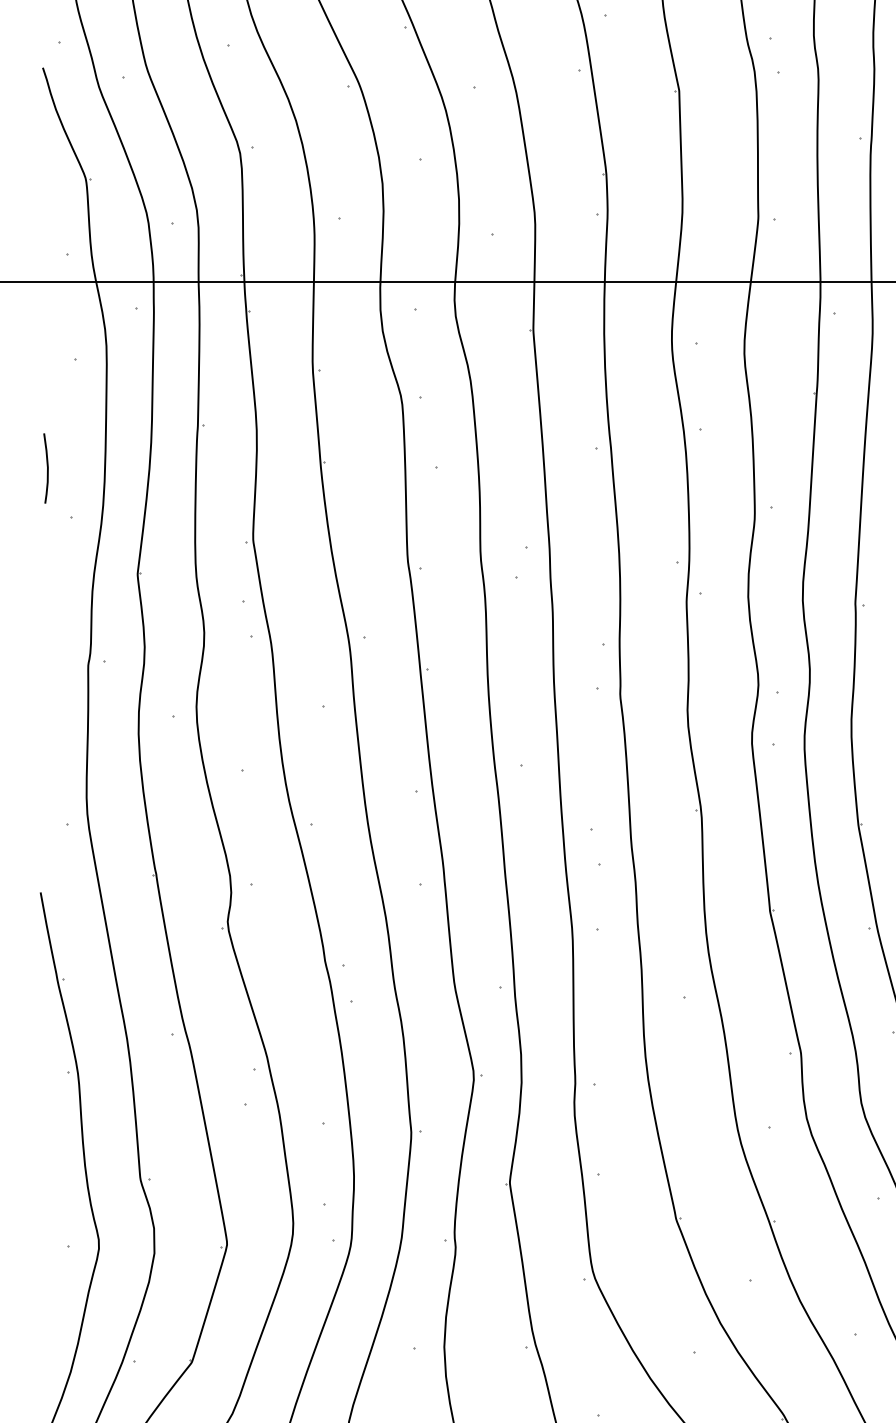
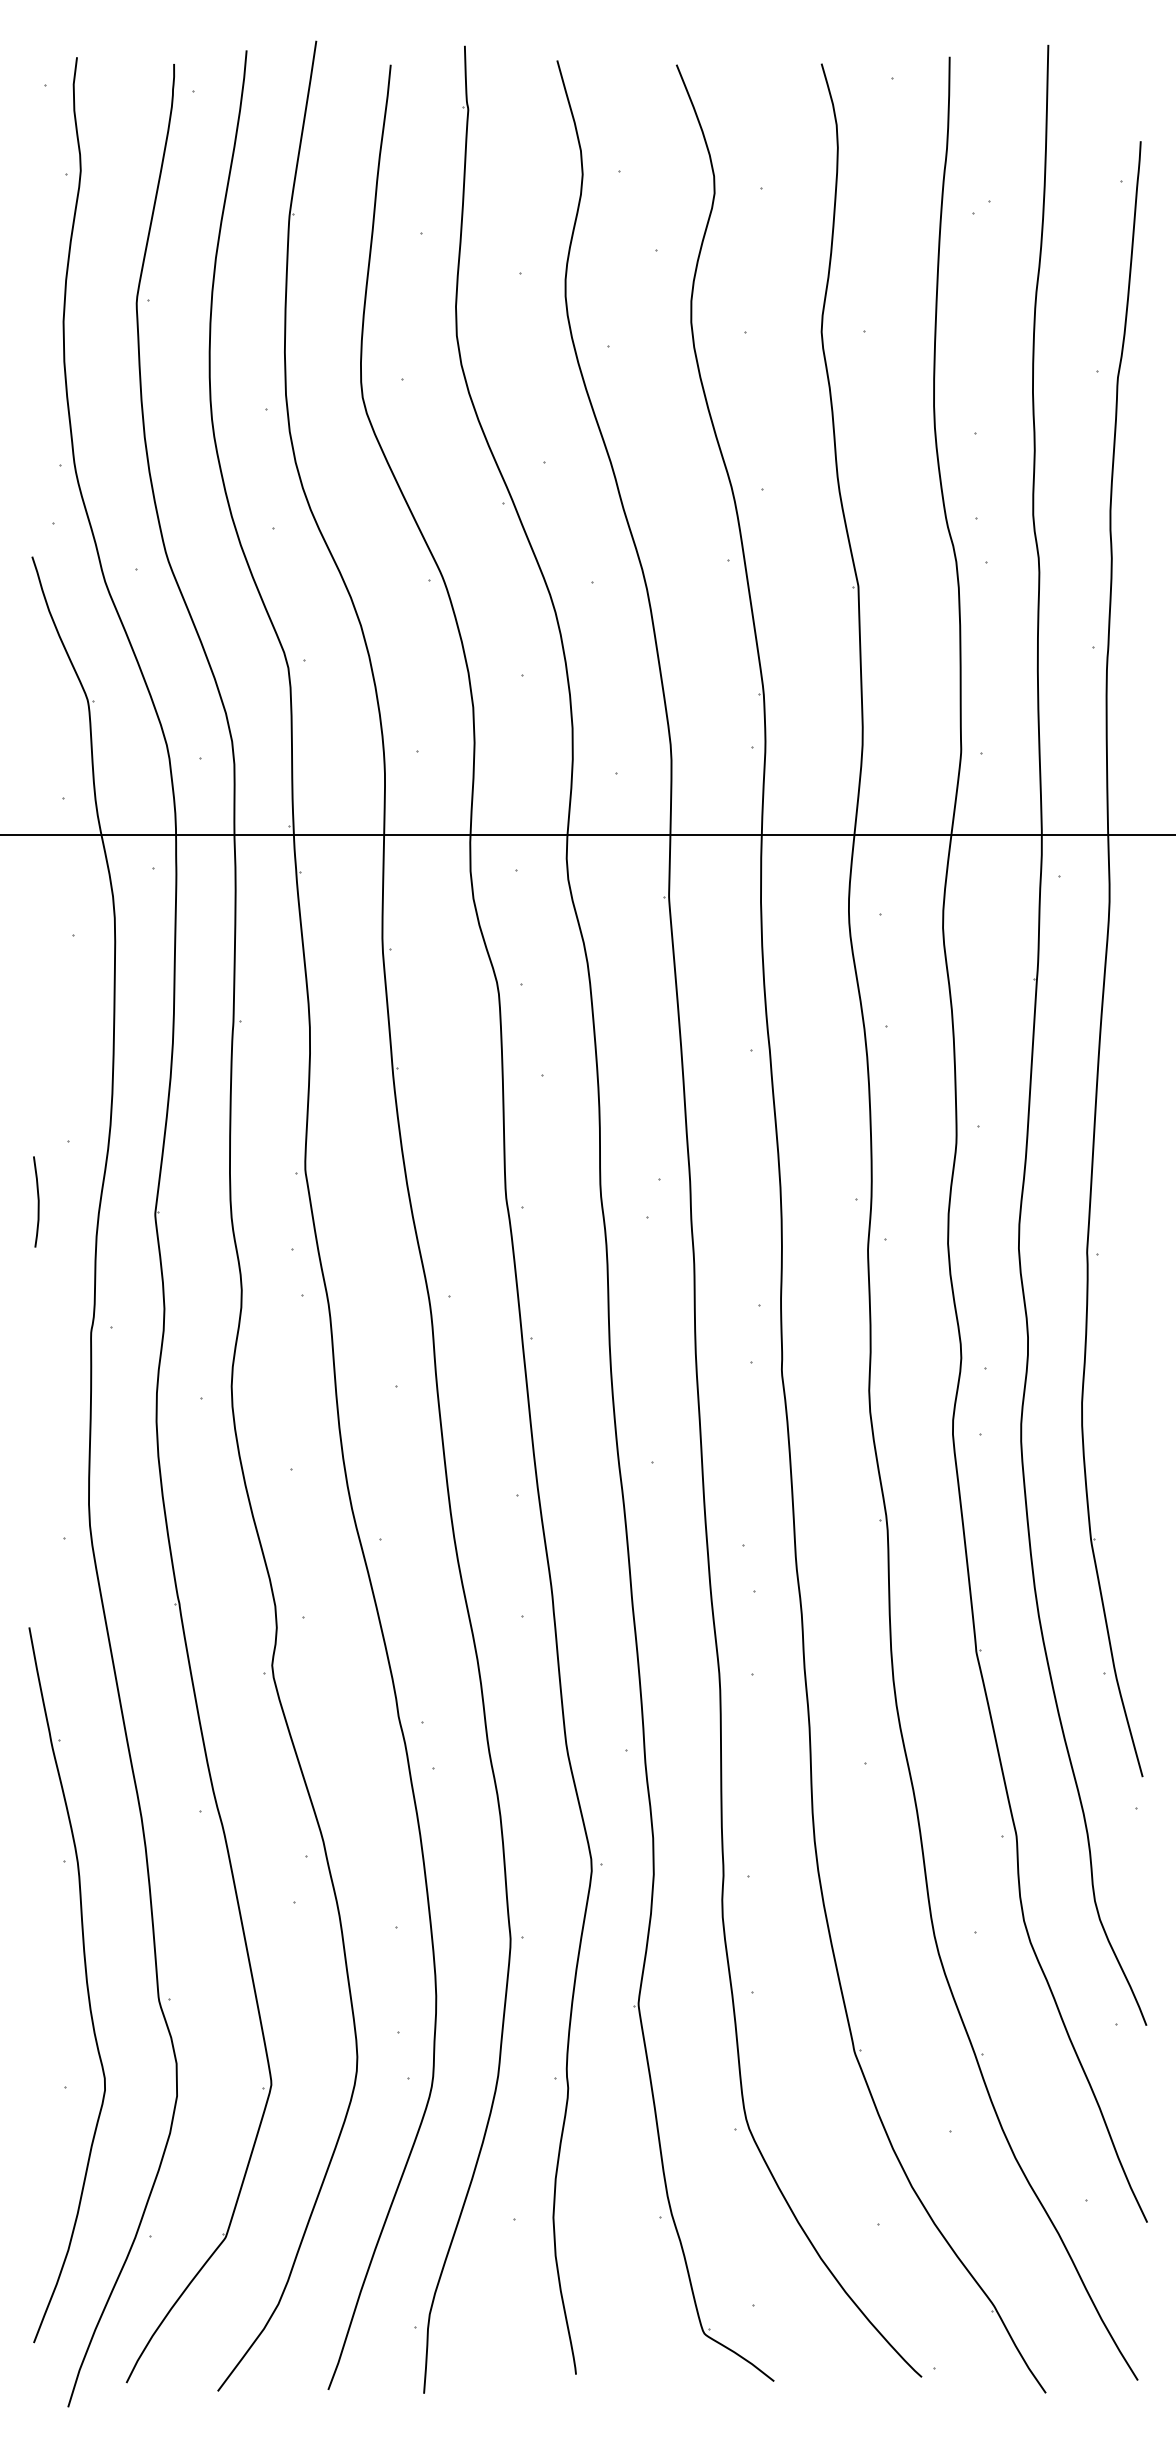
curve: (46, 468) -> (37, 1201), moved

